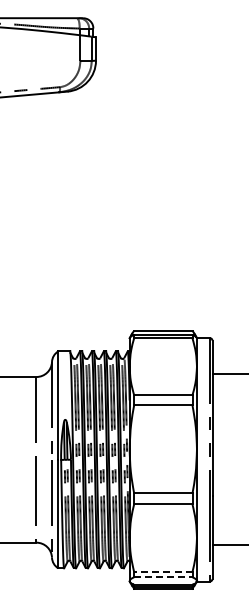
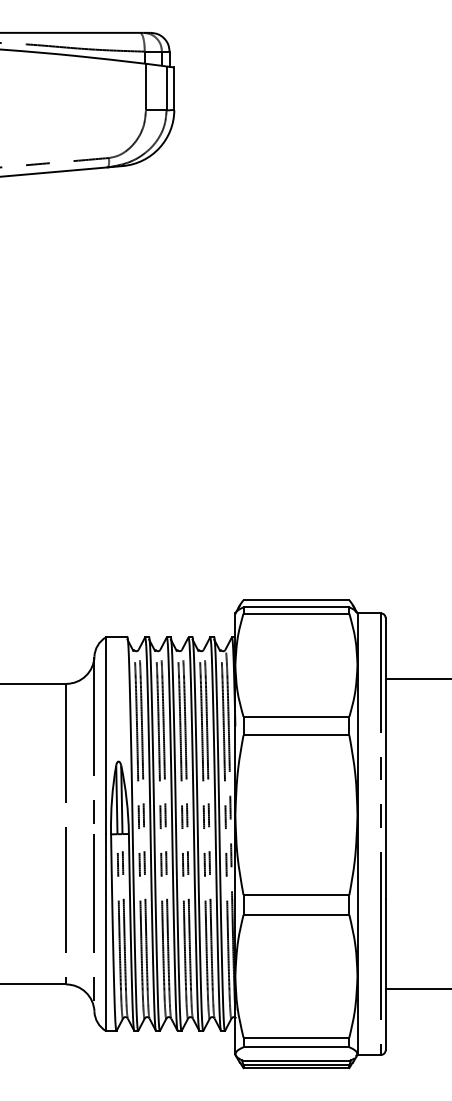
line: (162, 571) -> (294, 1036), dashed -> solid
line: (163, 577) -> (296, 1047), dashed -> solid

